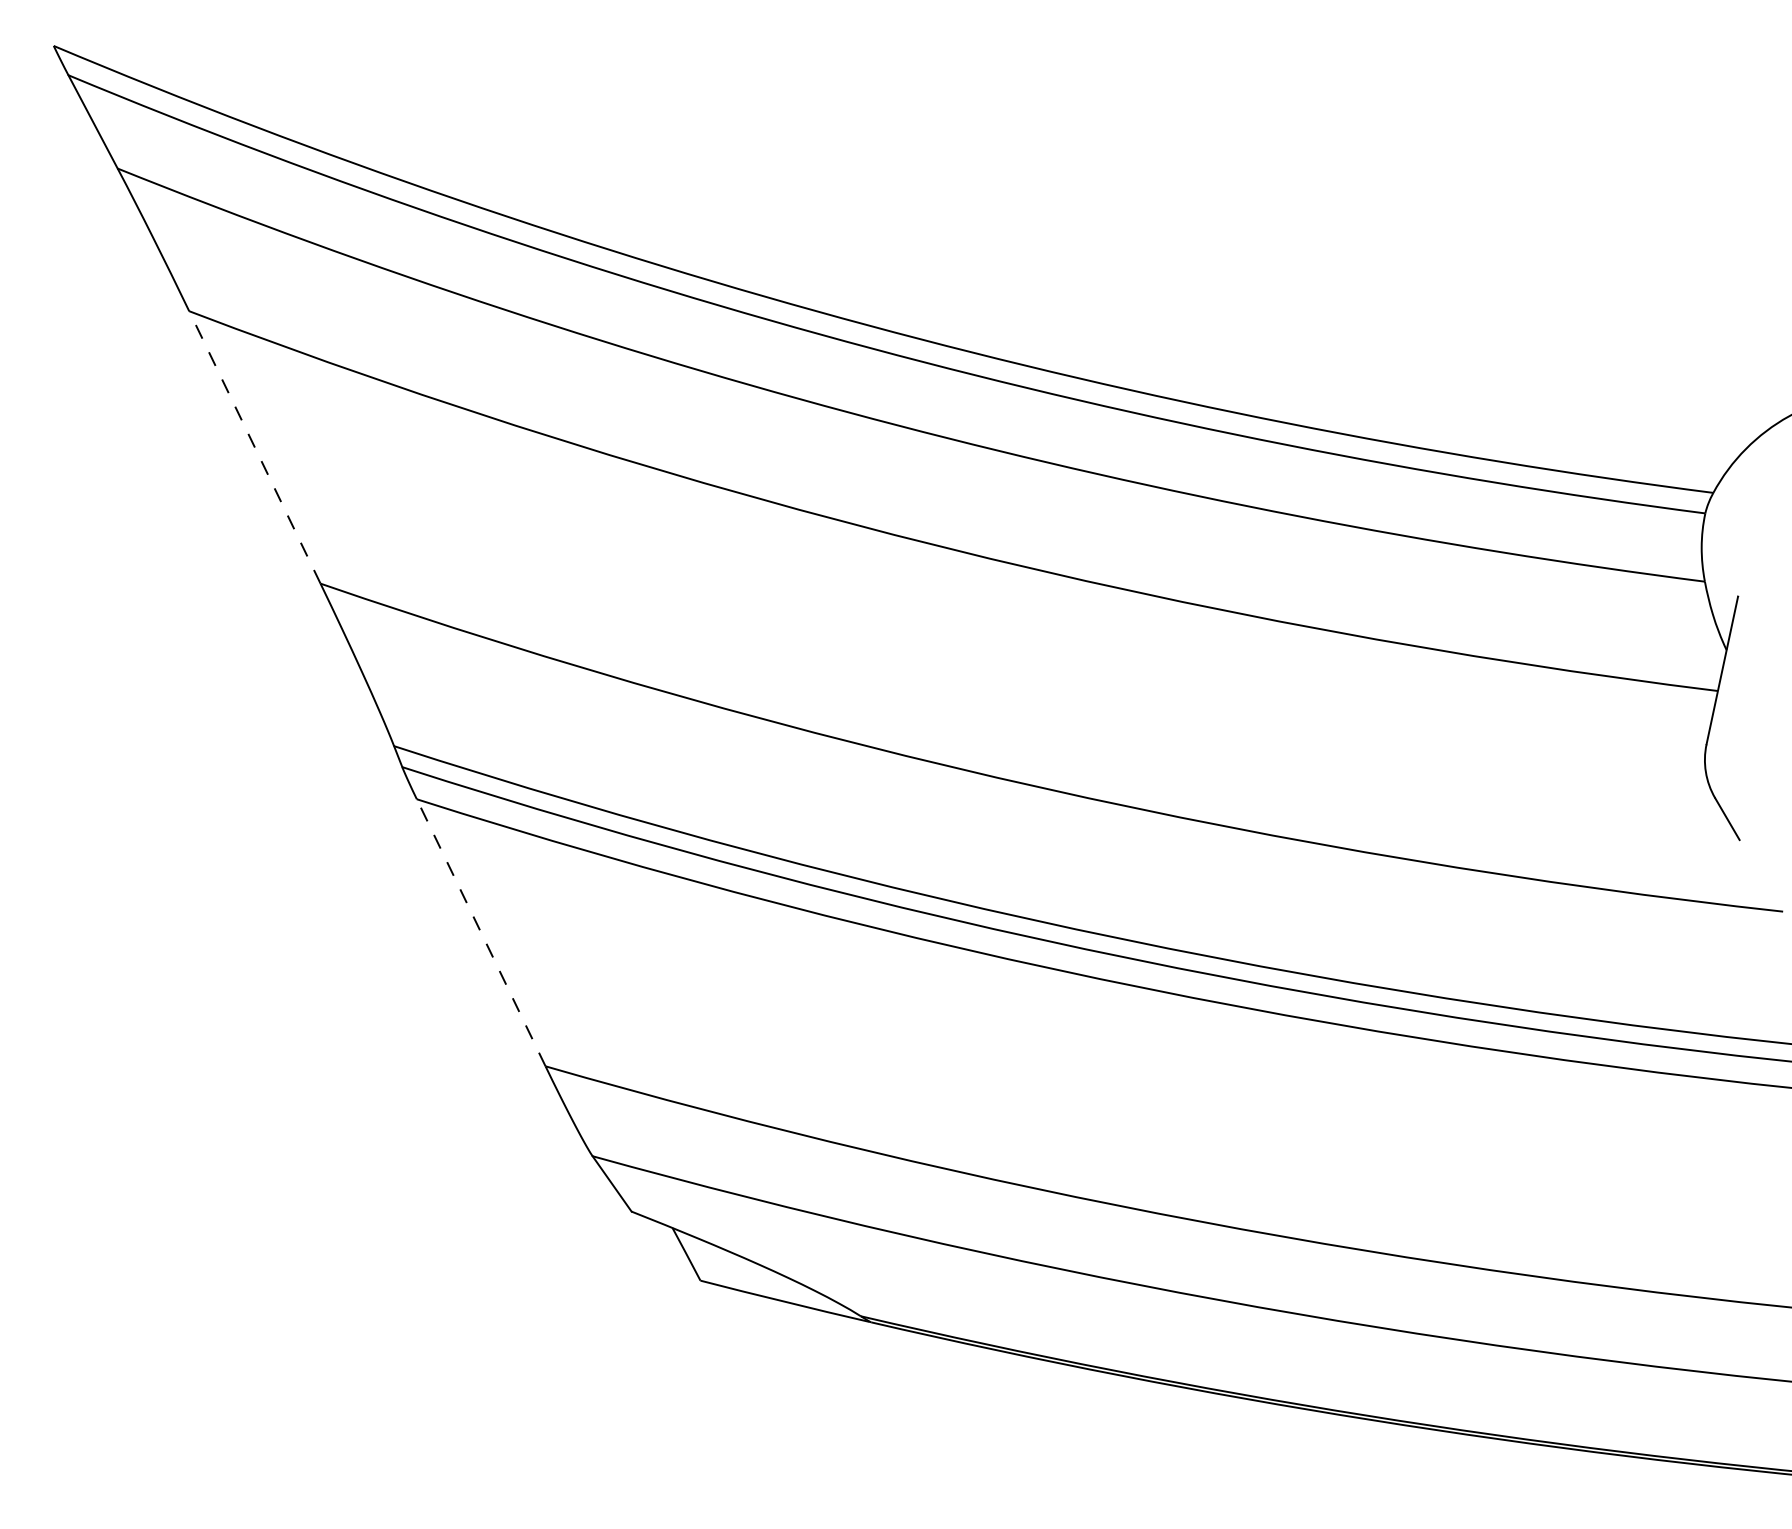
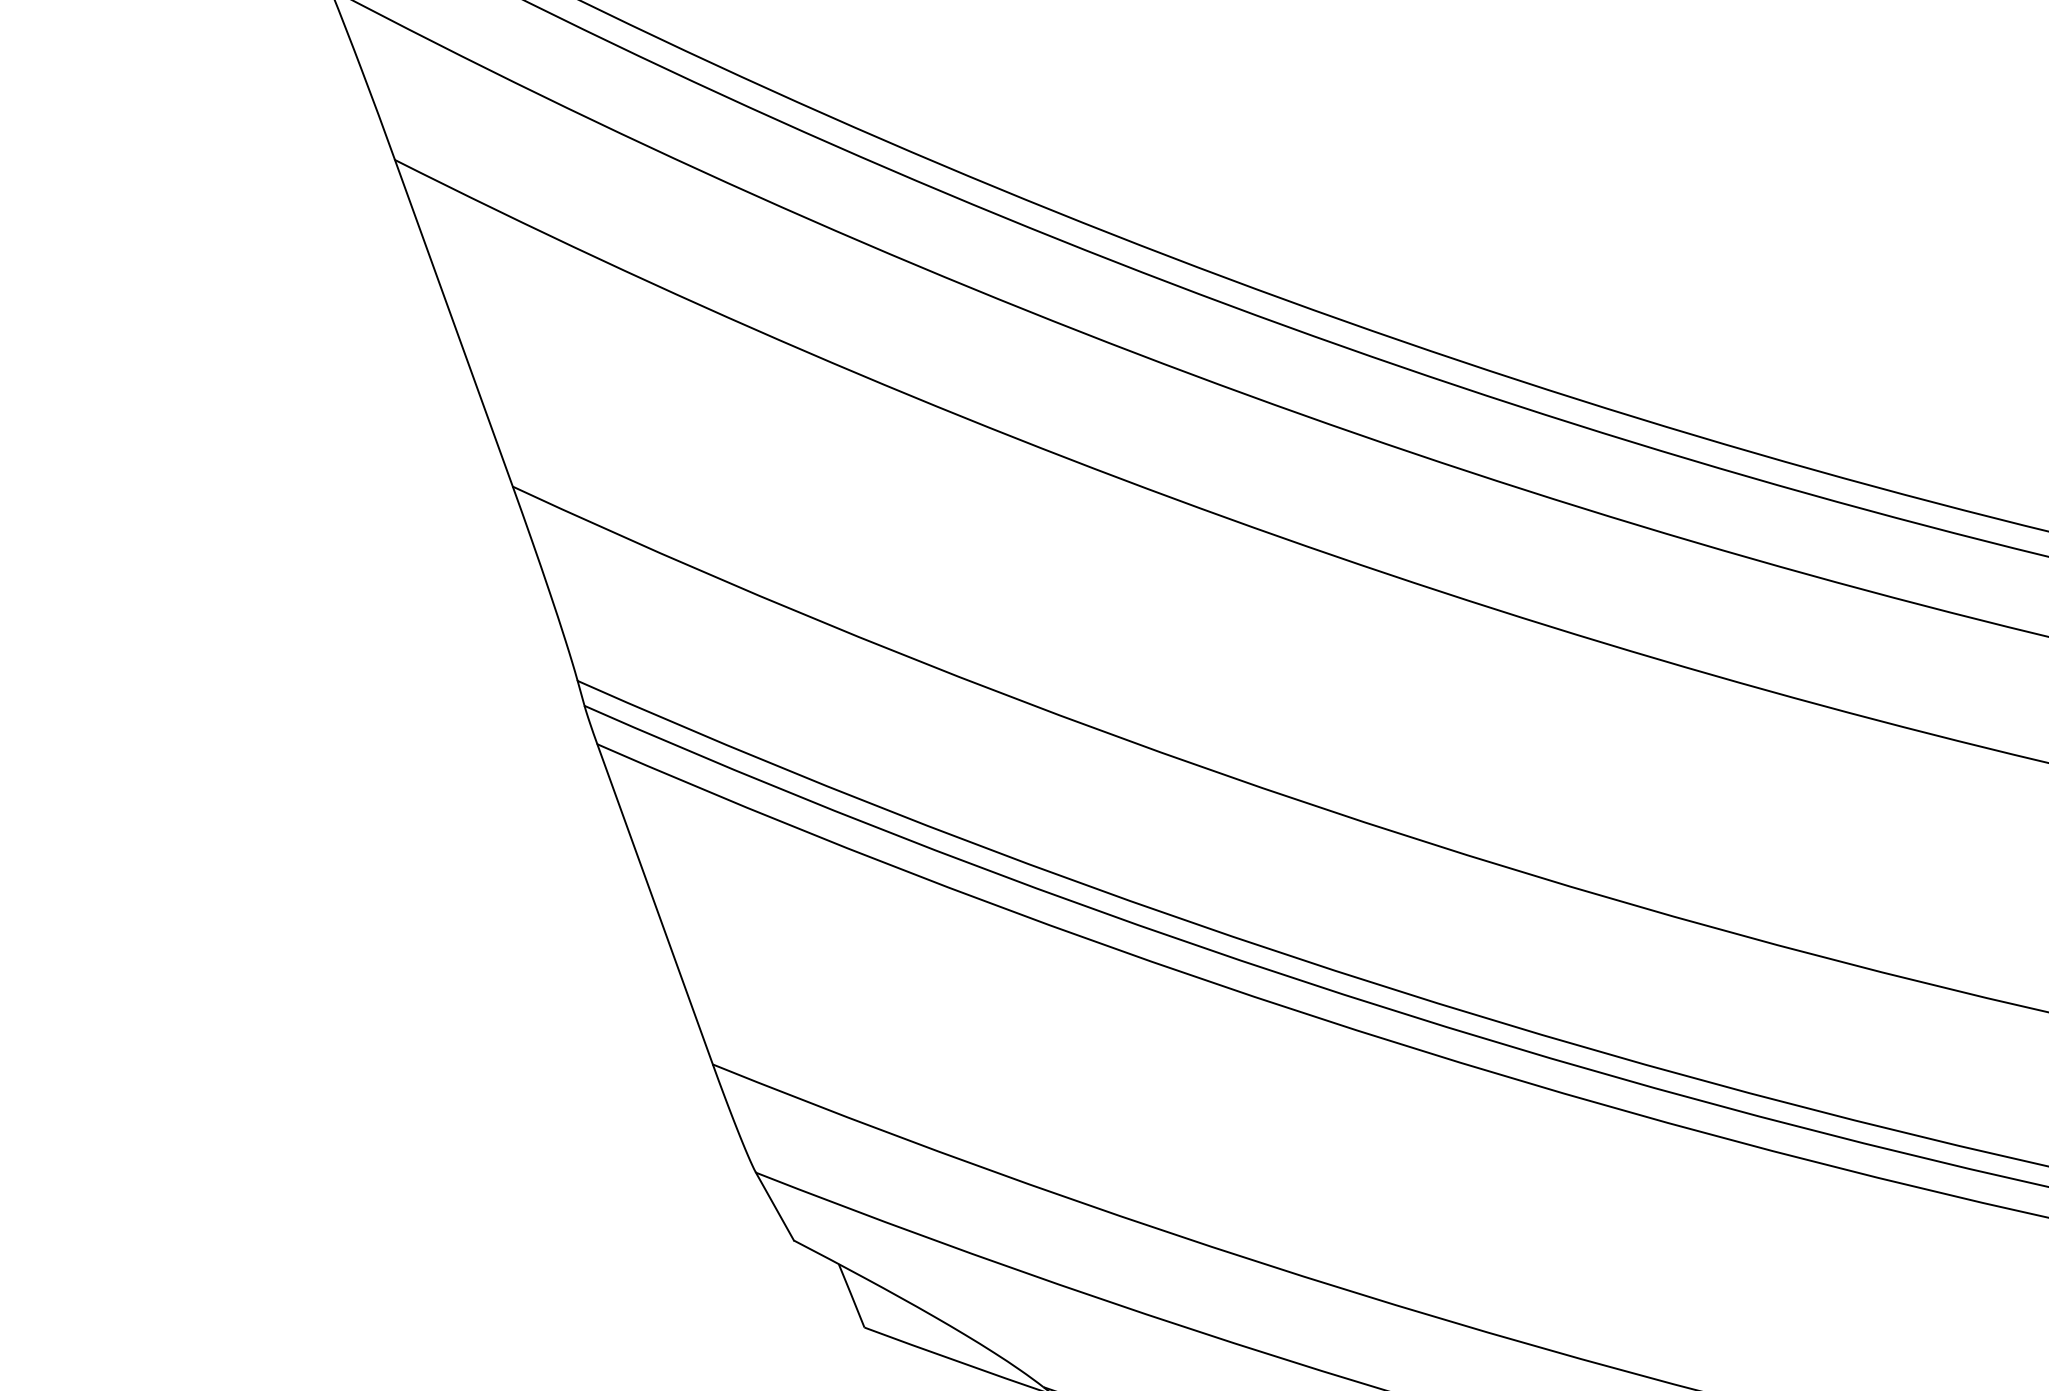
line: (254, 446) -> (453, 322), dashed -> solid
line: (481, 932) -> (655, 904), dashed -> solid

